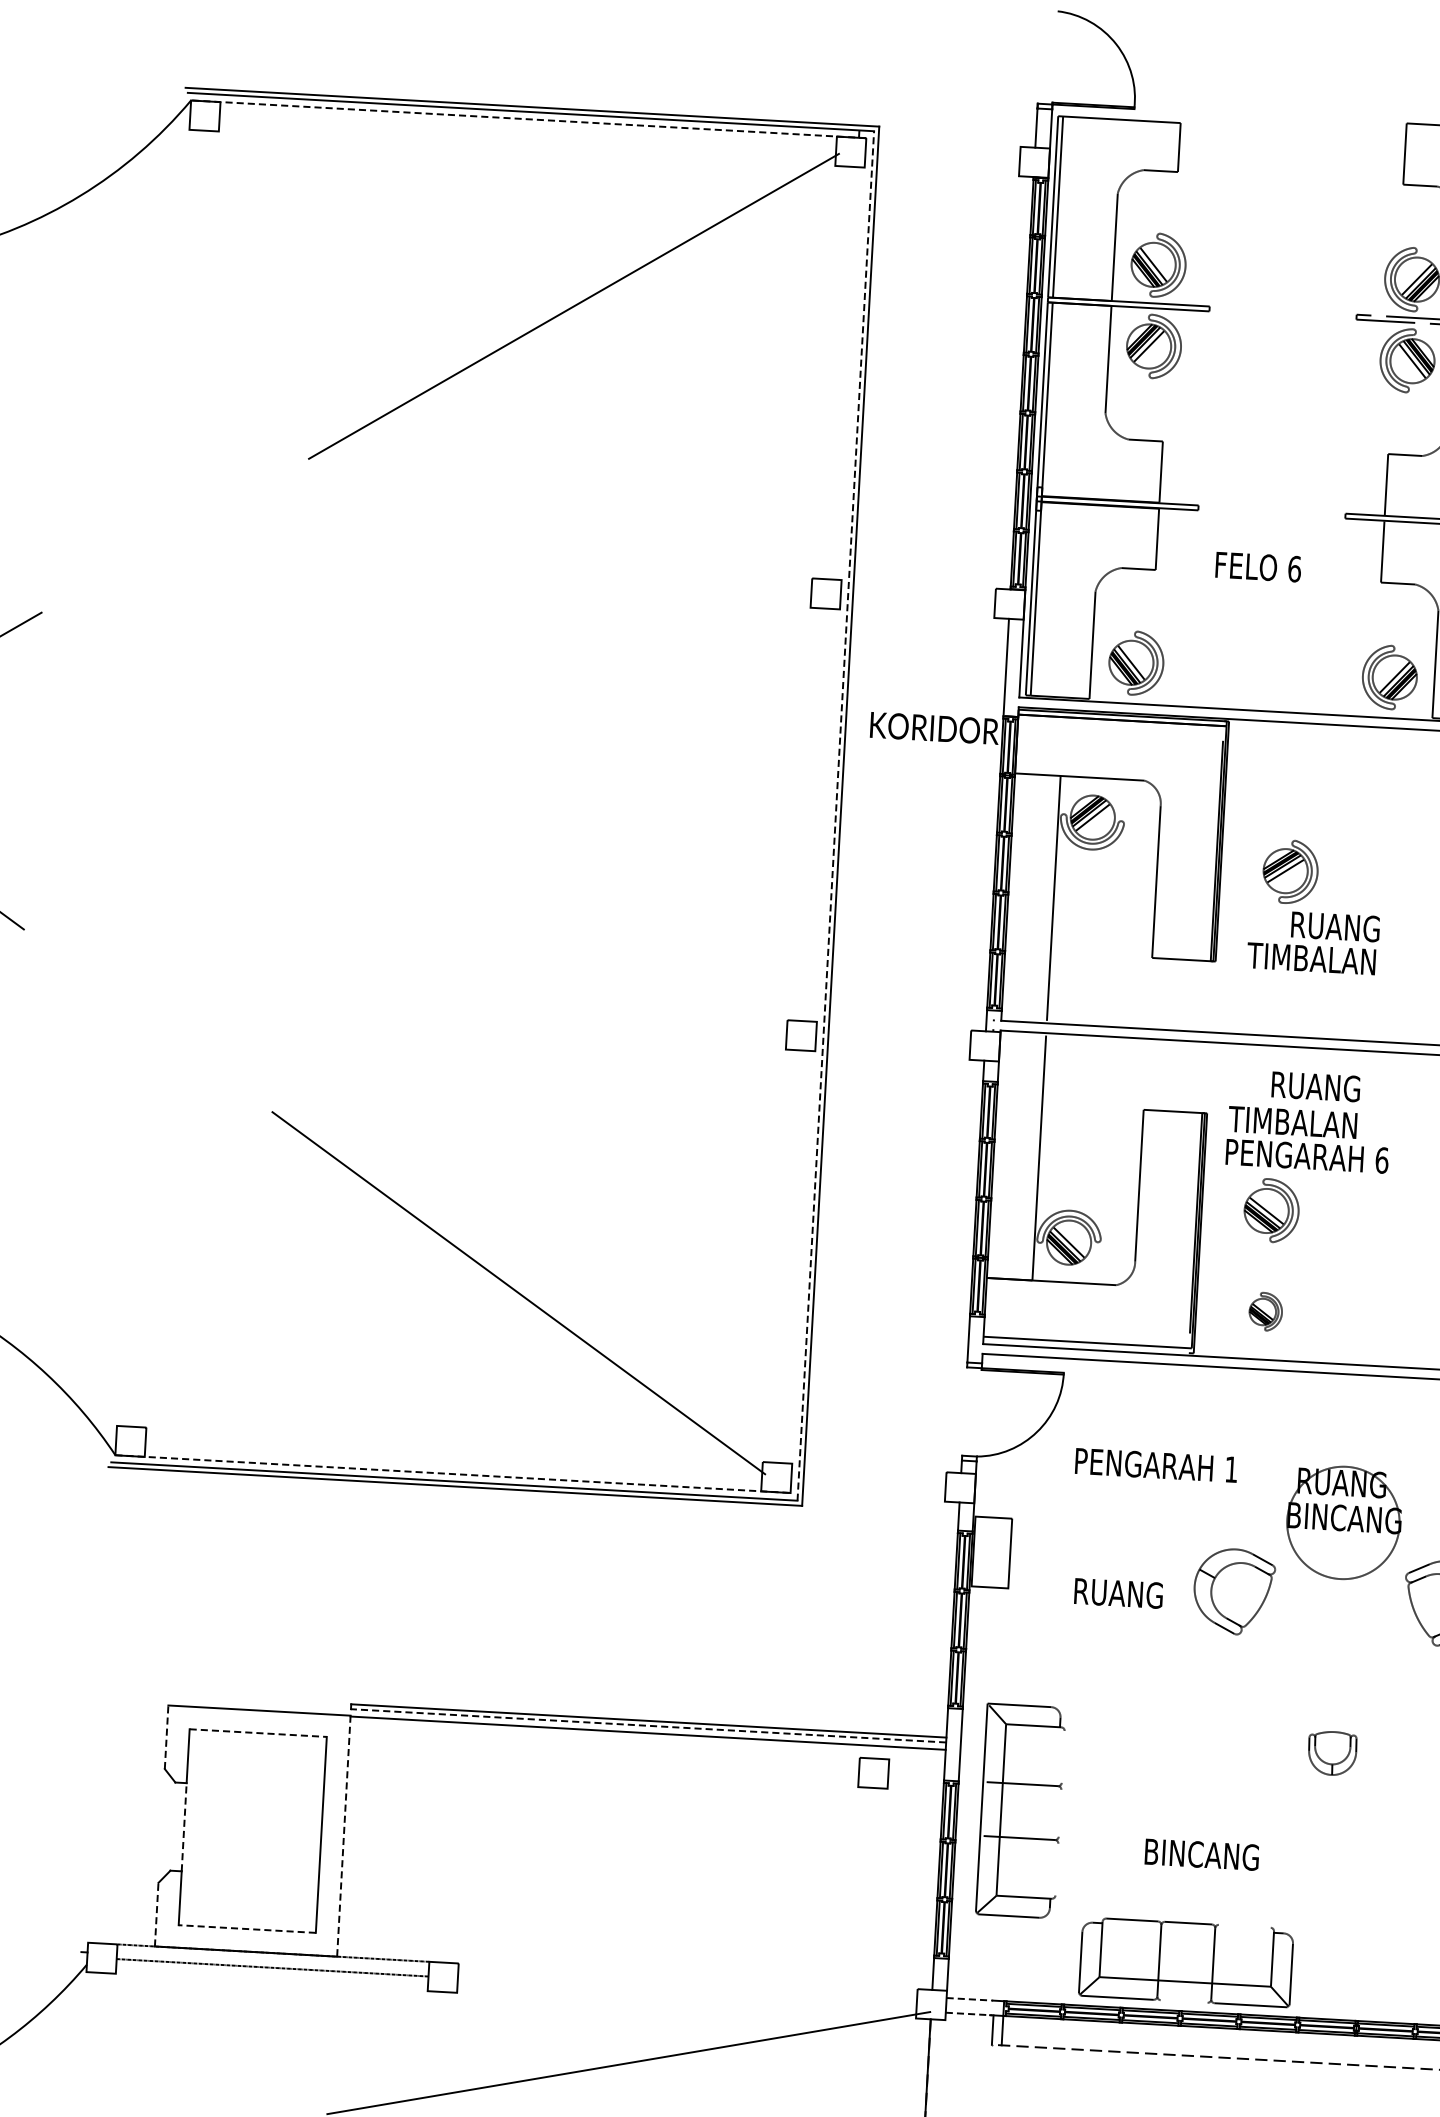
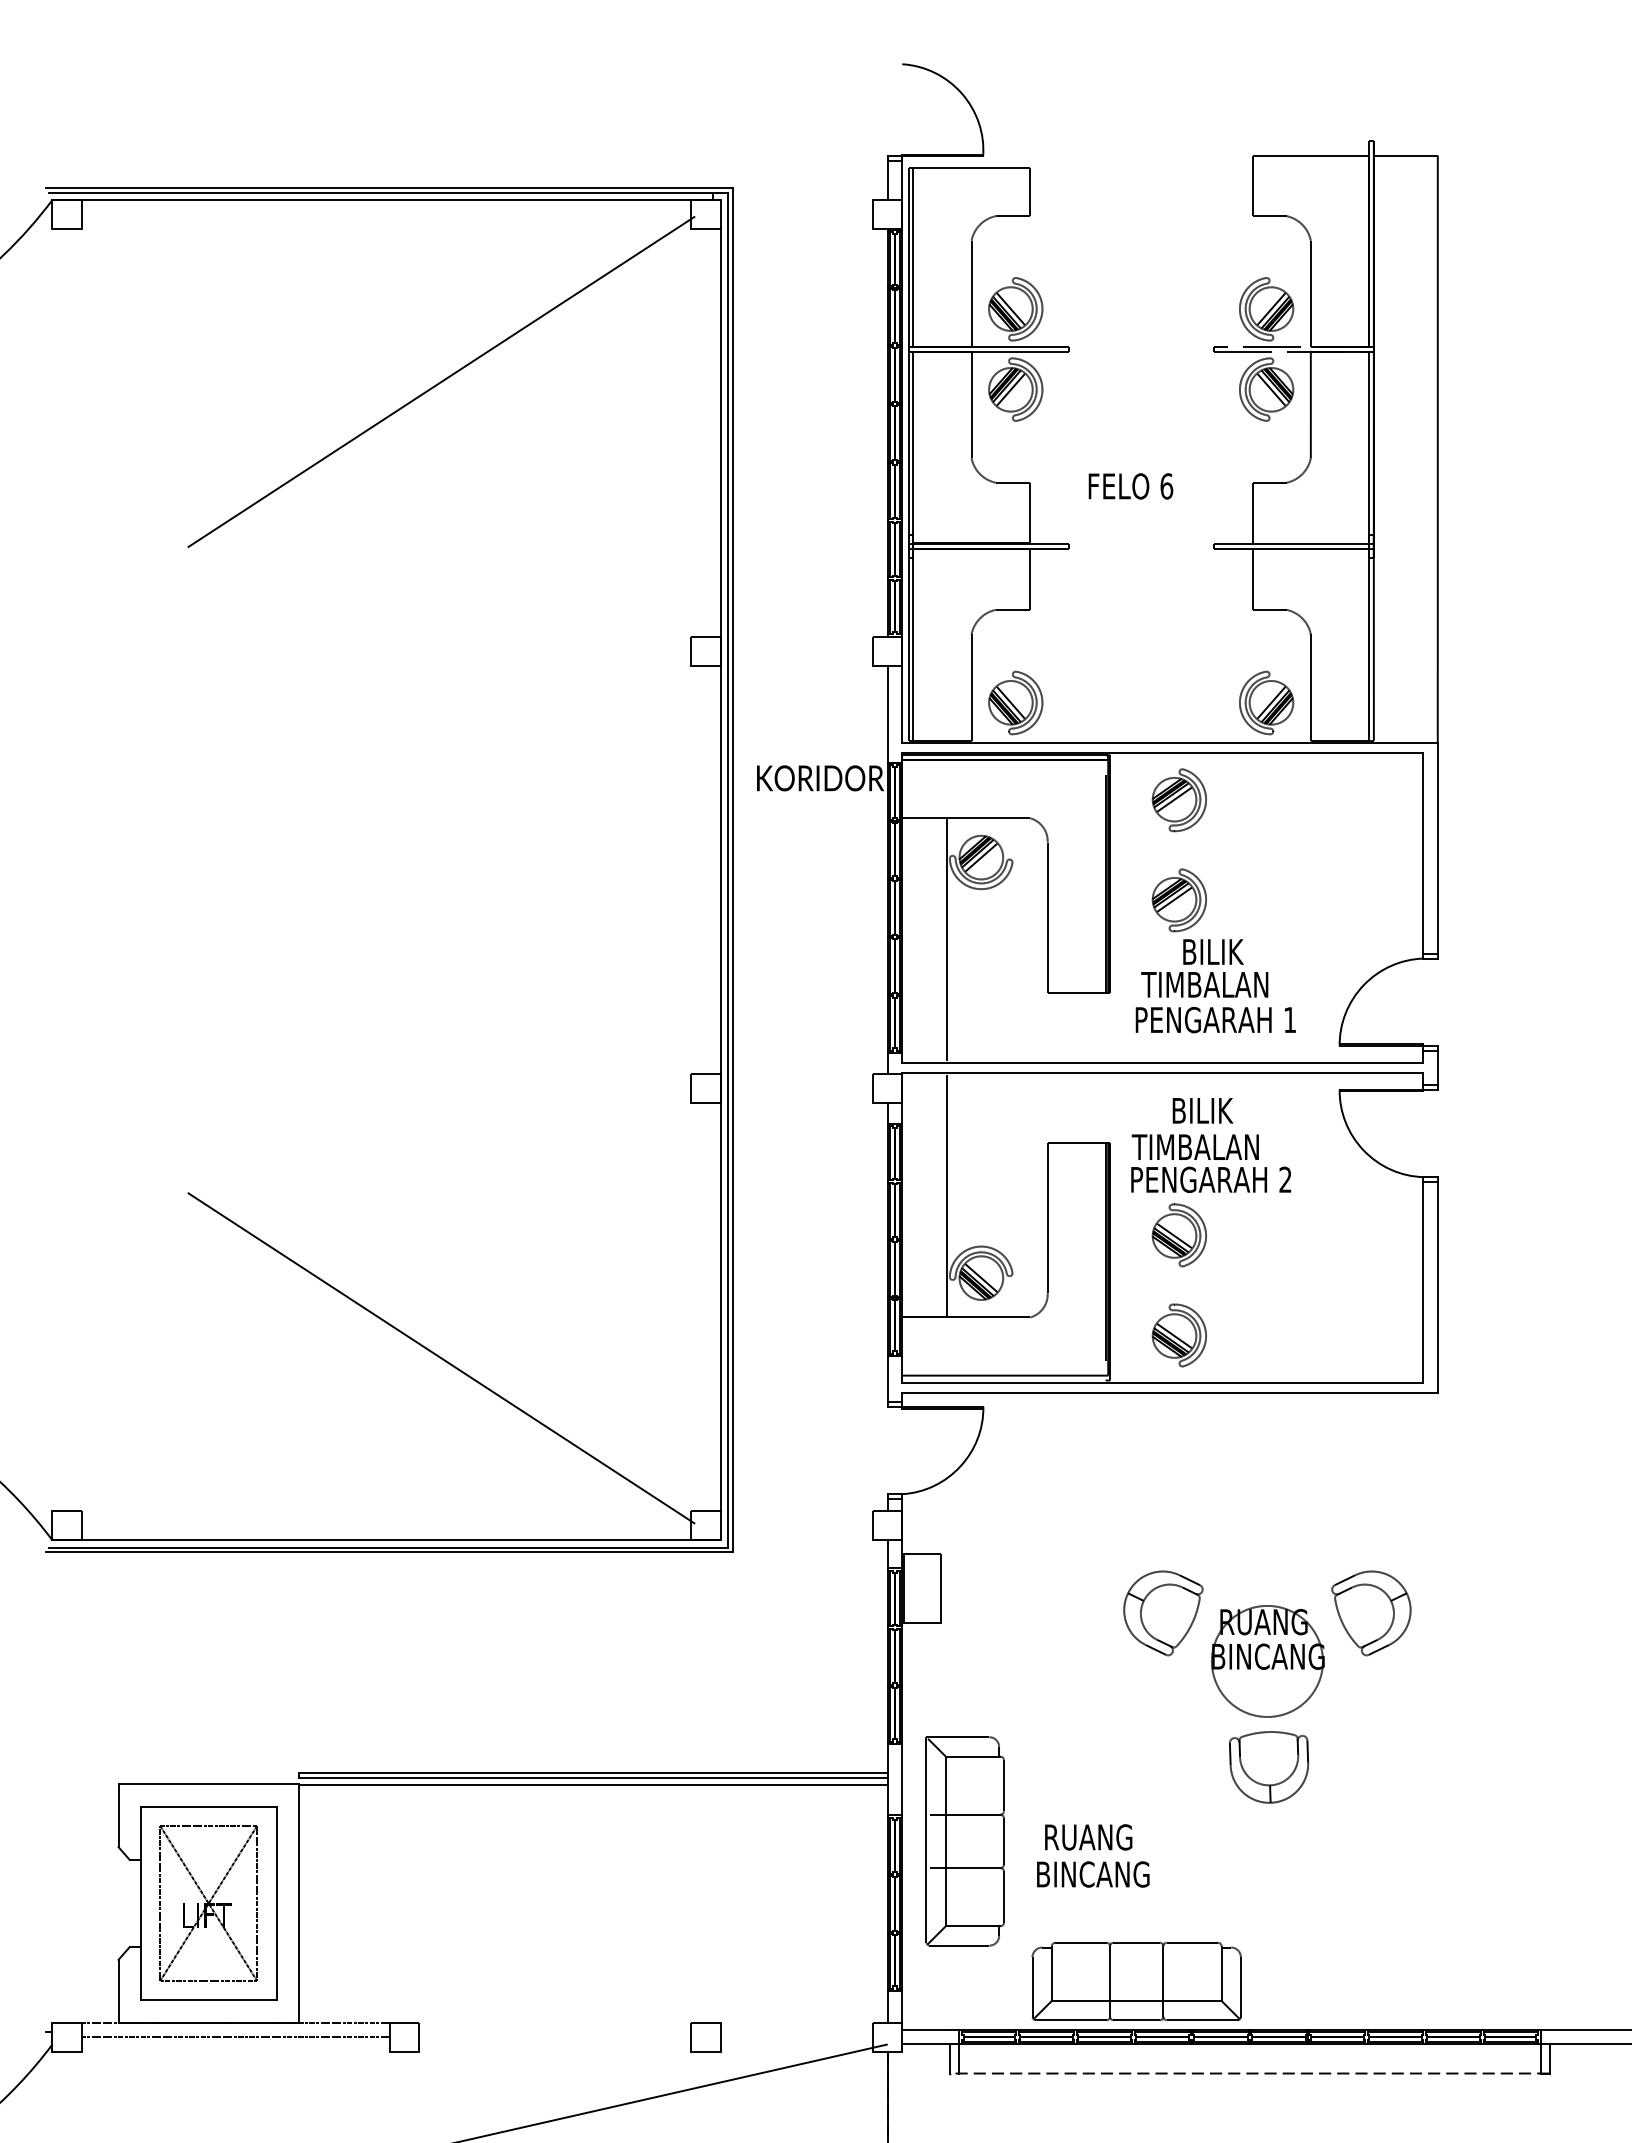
line: (527, 118) -> (385, 199), dashed -> solid
text: (1258, 567) -> (1130, 486), moved
part: (1295, 771) -> (1178, 800), added
line: (828, 814) -> (720, 869), added
line: (835, 815) -> (727, 869), dashed -> solid
text: (1336, 926) -> (1227, 951), RUANG -> BILIK
text: (1317, 1086) -> (1217, 1110), RUANG -> BILIK
text: (1382, 1160) -> (1285, 1179), 6 -> 2
part: (1265, 1311) -> (1178, 1335), size x1.67
text: (1156, 1464) -> (1215, 1019), moved
line: (452, 1474) -> (386, 1540), dashed -> solid
part: (1343, 1523) -> (1267, 1661), moved
text: (1118, 1593) -> (1088, 1837), moved
line: (647, 1725) -> (592, 1777), dashed -> solid
line: (258, 1733) -> (208, 1806), dashed -> solid
line: (166, 1737) -> (118, 1815), dashed -> solid
part: (1332, 1753) -> (1269, 1767), size x1.67
line: (1062, 1756) -> (1003, 1785), added
part: (873, 1773) -> (705, 2037), moved
line: (1059, 1813) -> (1003, 1841), added
line: (183, 1827) -> (140, 1903), dashed -> solid
part: (252, 1831) -> (208, 1903), added
line: (343, 1837) -> (298, 1904), dashed -> solid
text: (1202, 1854) -> (1093, 1874), moved
line: (1056, 1868) -> (1003, 1896), added
line: (156, 1913) -> (118, 1990), dashed -> solid
line: (1244, 1926) -> (1192, 1942), added
line: (247, 1929) -> (208, 2000), dashed -> solid
line: (970, 1998) -> (925, 2029), dashed -> solid
line: (1183, 2001) -> (1136, 2020), added
line: (969, 2014) -> (925, 2044), dashed -> solid

